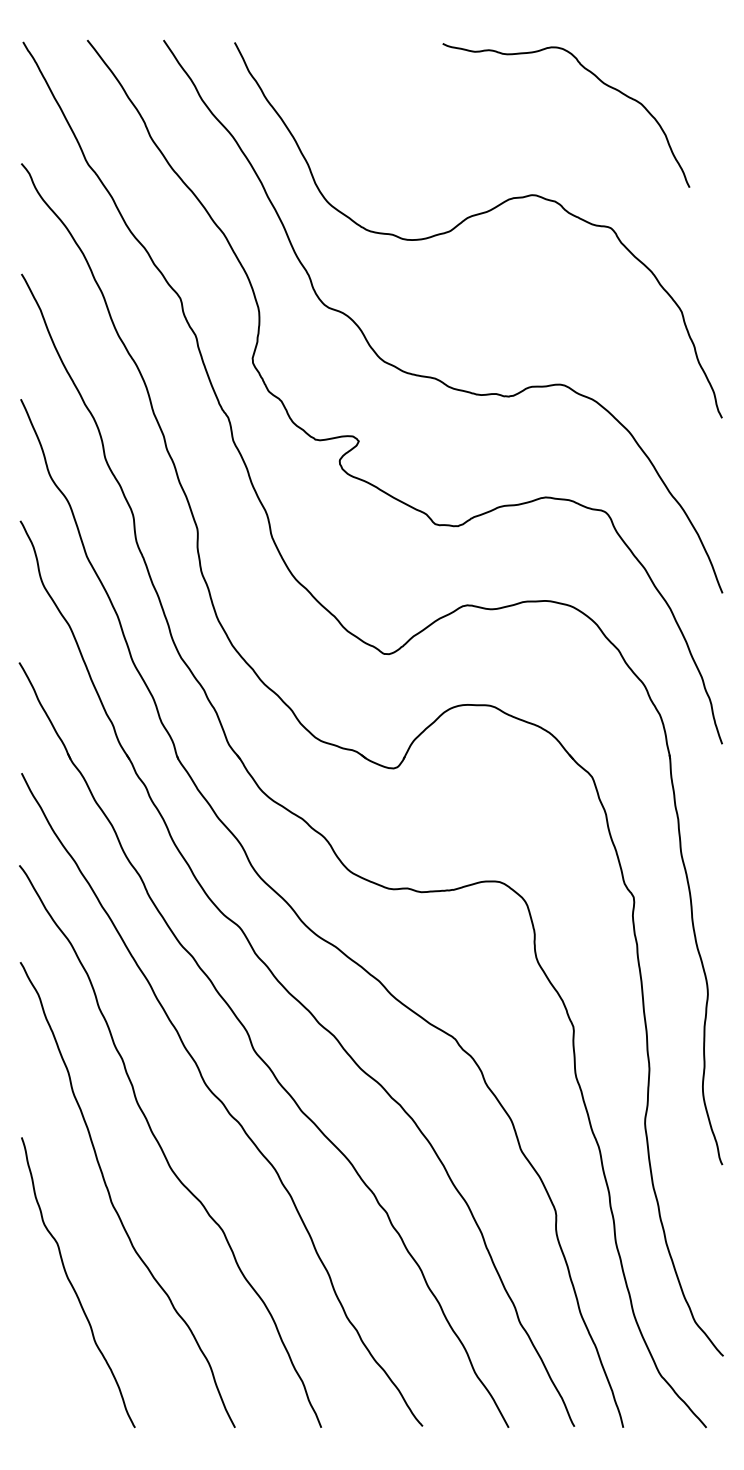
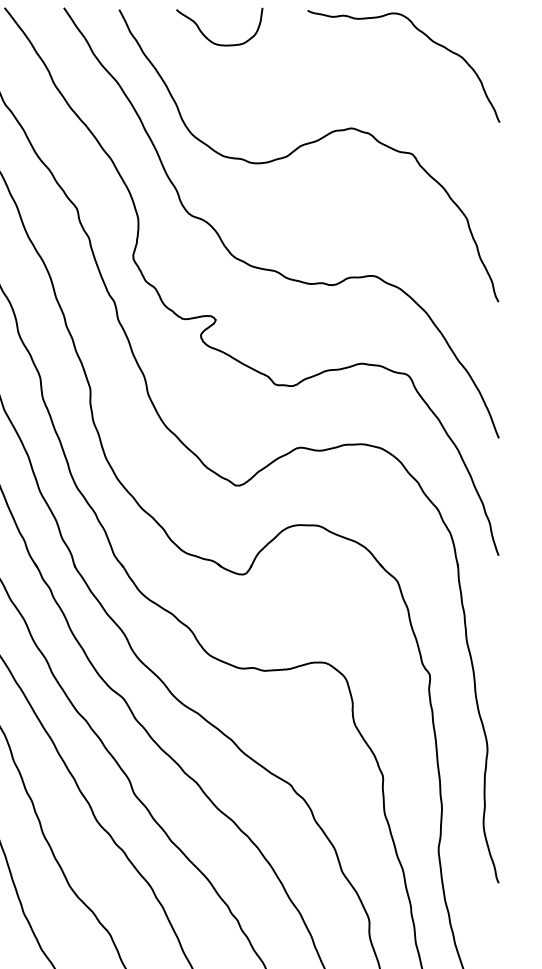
curve: (595, 77) -> (426, 36), moved
curve: (349, 79) -> (208, 38), added

